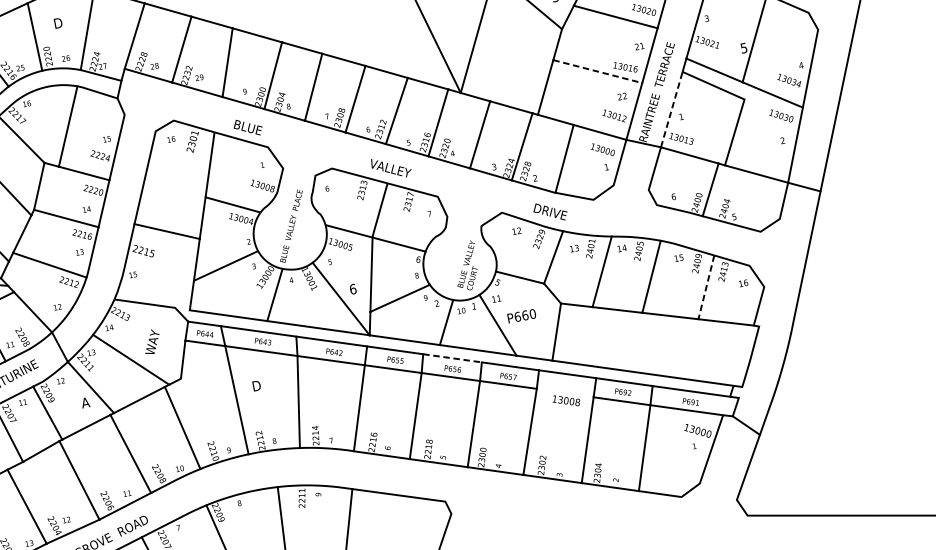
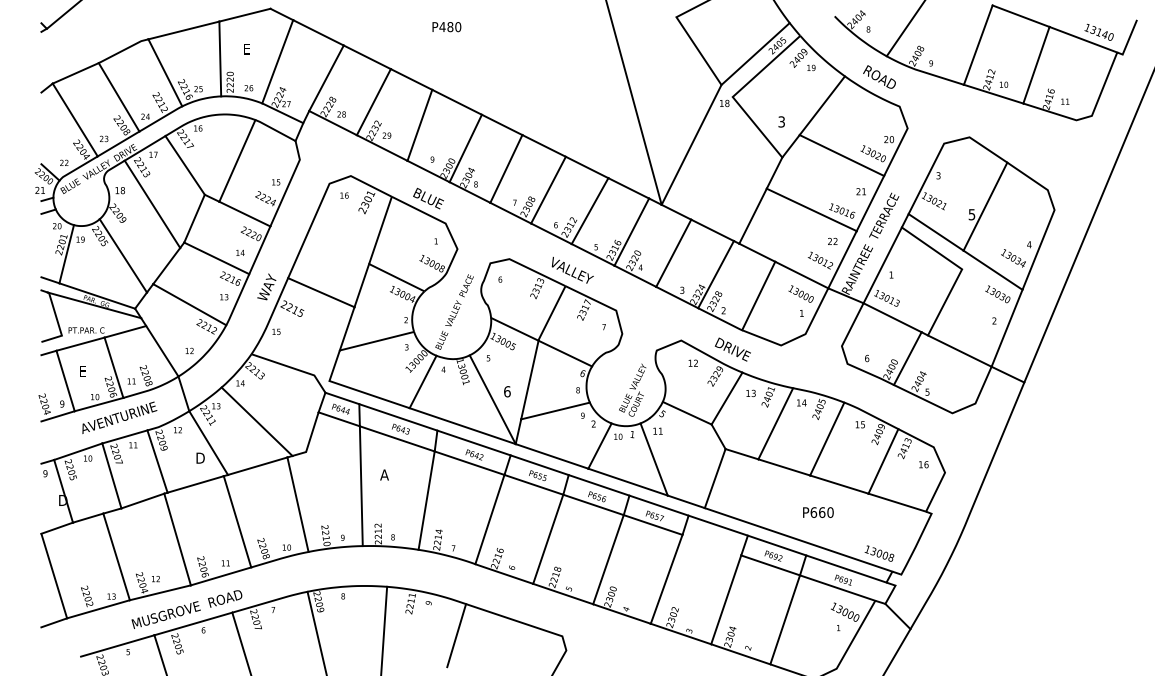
text: (57, 22) -> (247, 48), D -> E
line: (597, 71) -> (811, 209), dashed -> solid
line: (671, 108) -> (882, 264), dashed -> solid
line: (706, 287) -> (883, 461), dashed -> solid
text: (521, 316) -> (818, 512), moved
text: (151, 341) -> (266, 286), moved
line: (452, 358) -> (599, 485), dashed -> solid
text: (255, 385) -> (384, 474), D -> A
text: (566, 400) -> (879, 553), moved
text: (85, 402) -> (199, 457), A -> D

